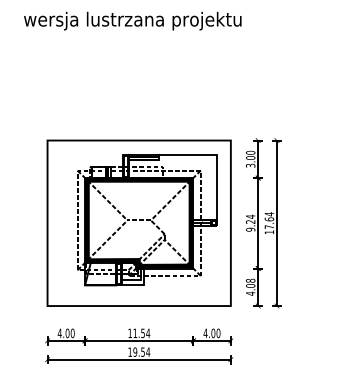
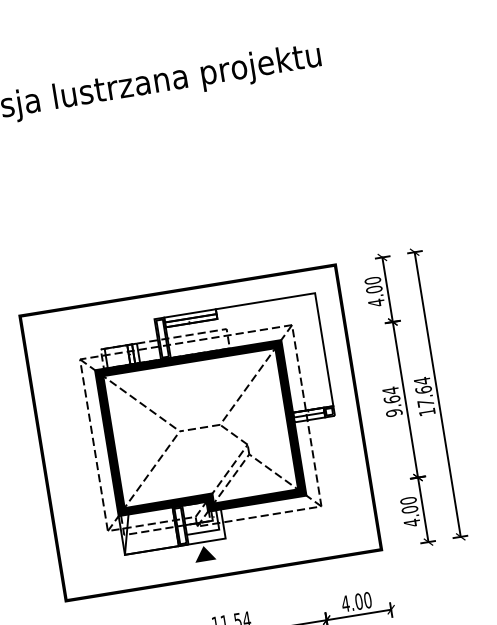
text: (250, 165) -> (376, 302), 3.00 -> 4.00
text: (250, 221) -> (391, 398), 9.24 -> 9.64
text: (250, 280) -> (408, 500), 4.08 -> 4.00
fill: (130, 291) -> (204, 552), added

